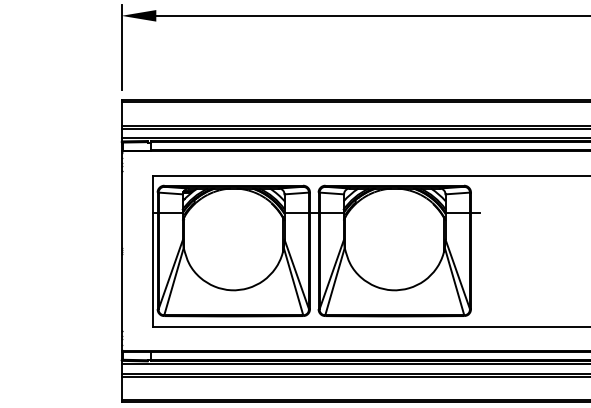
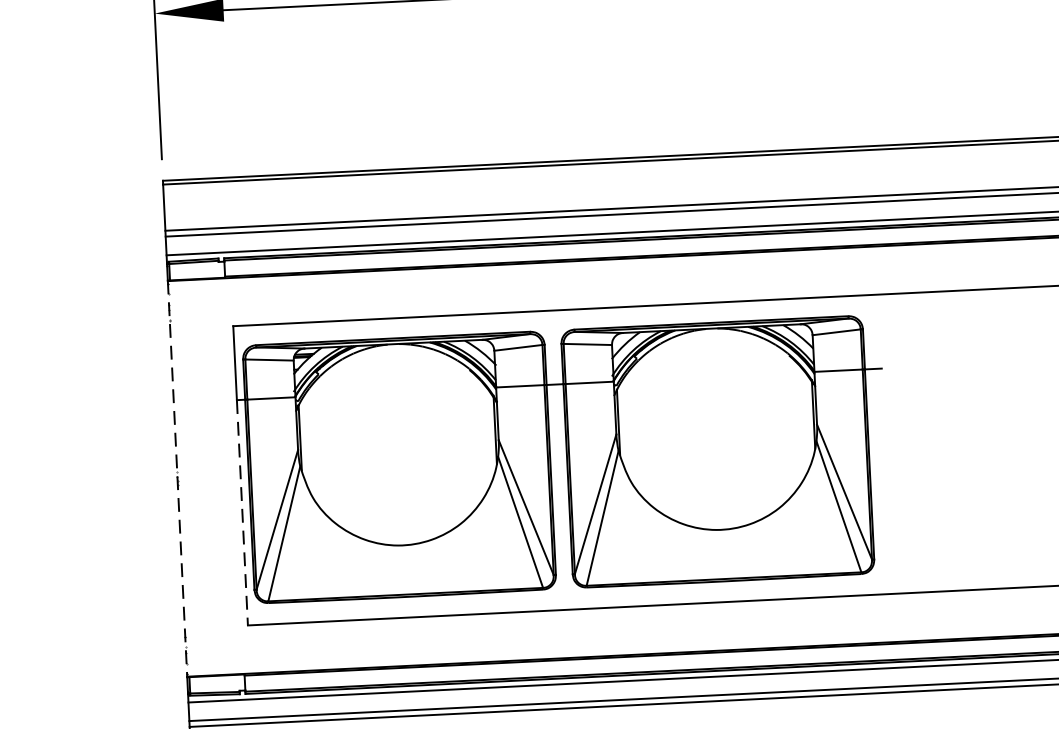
line: (121, 251) -> (177, 479), solid -> dashed
line: (153, 269) -> (242, 511), solid -> dashed

